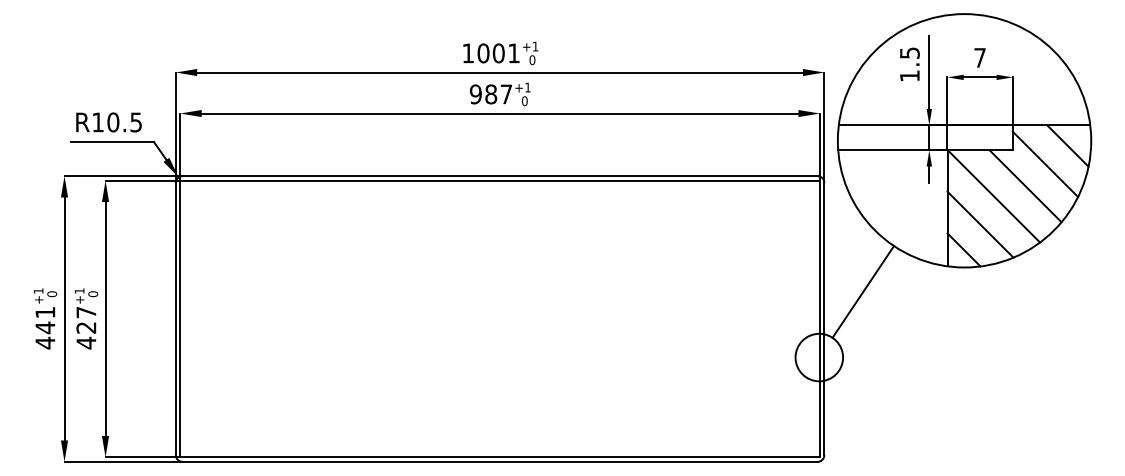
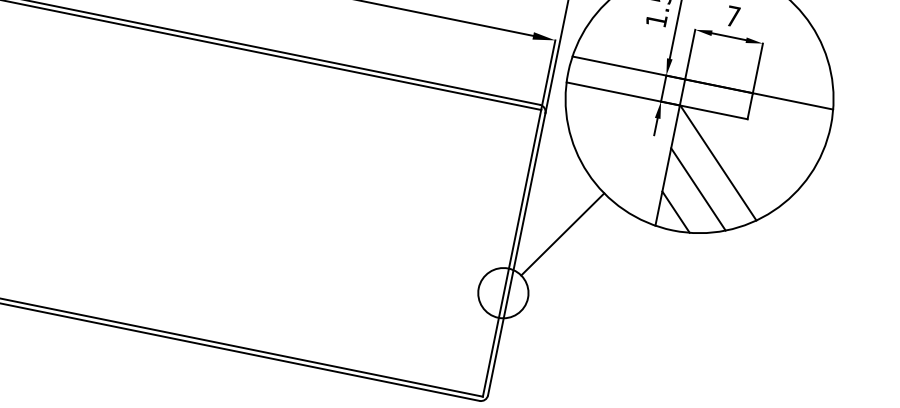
line: (1067, 145) -> (805, 125), removed
line: (1045, 164) -> (778, 140), removed
line: (1025, 186) -> (753, 159), removed

